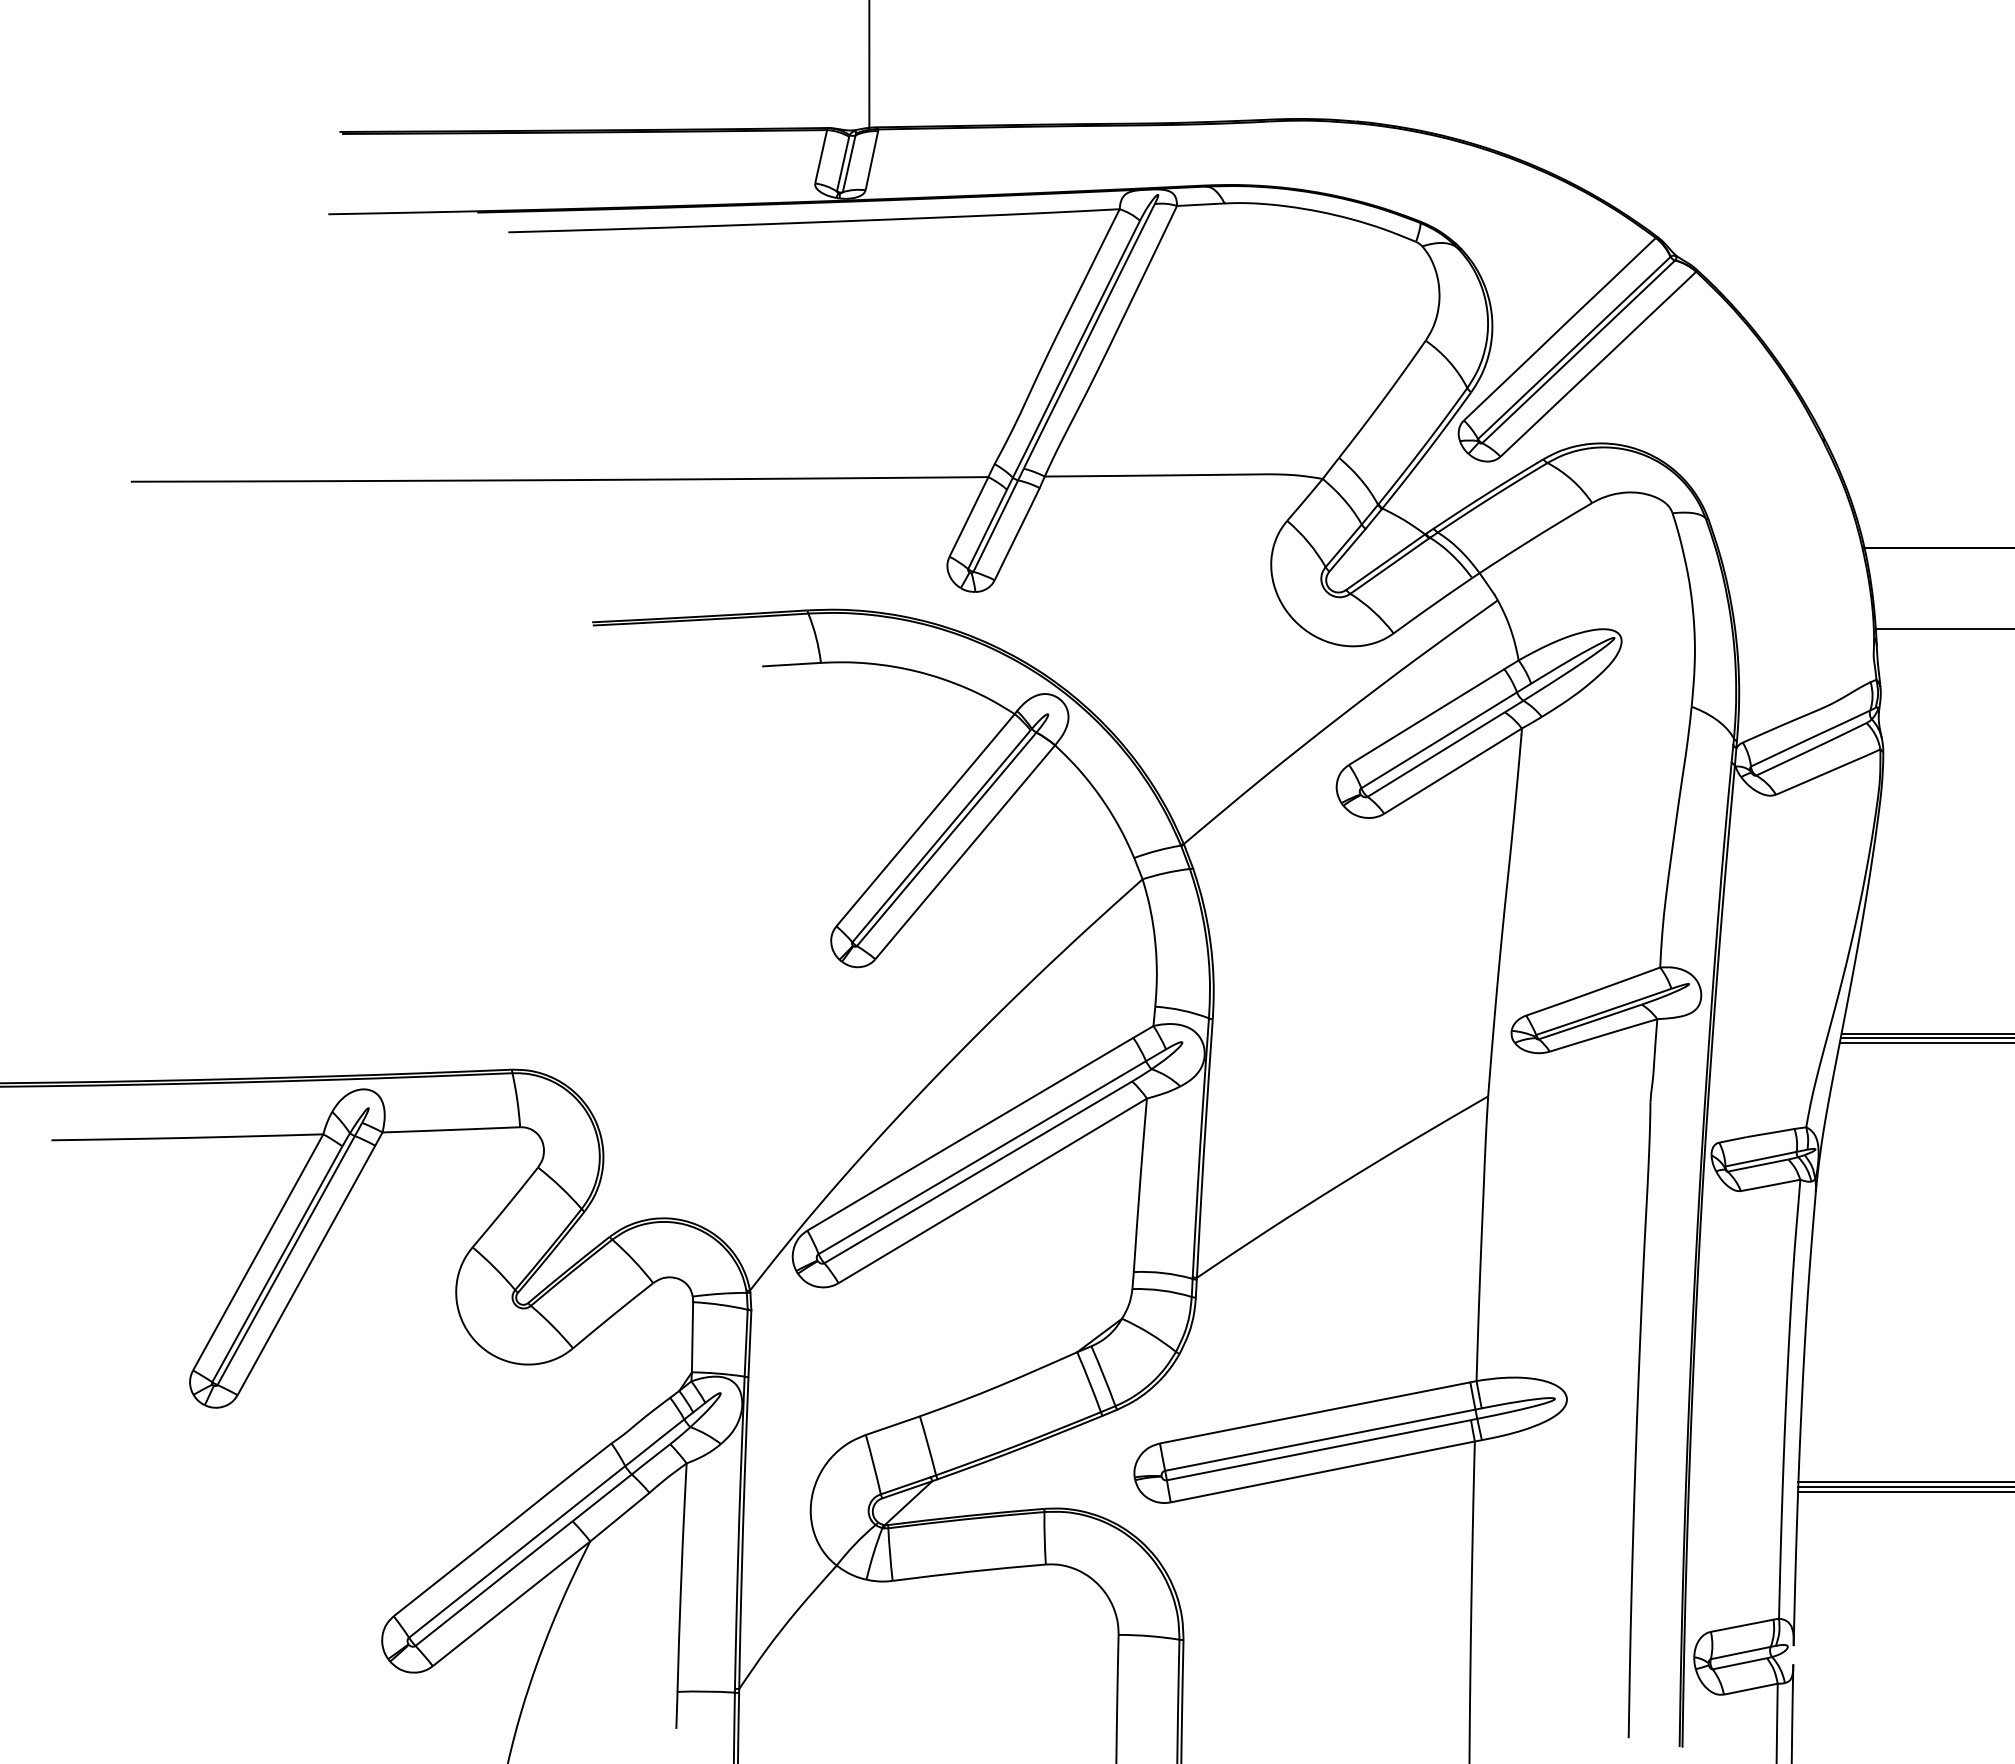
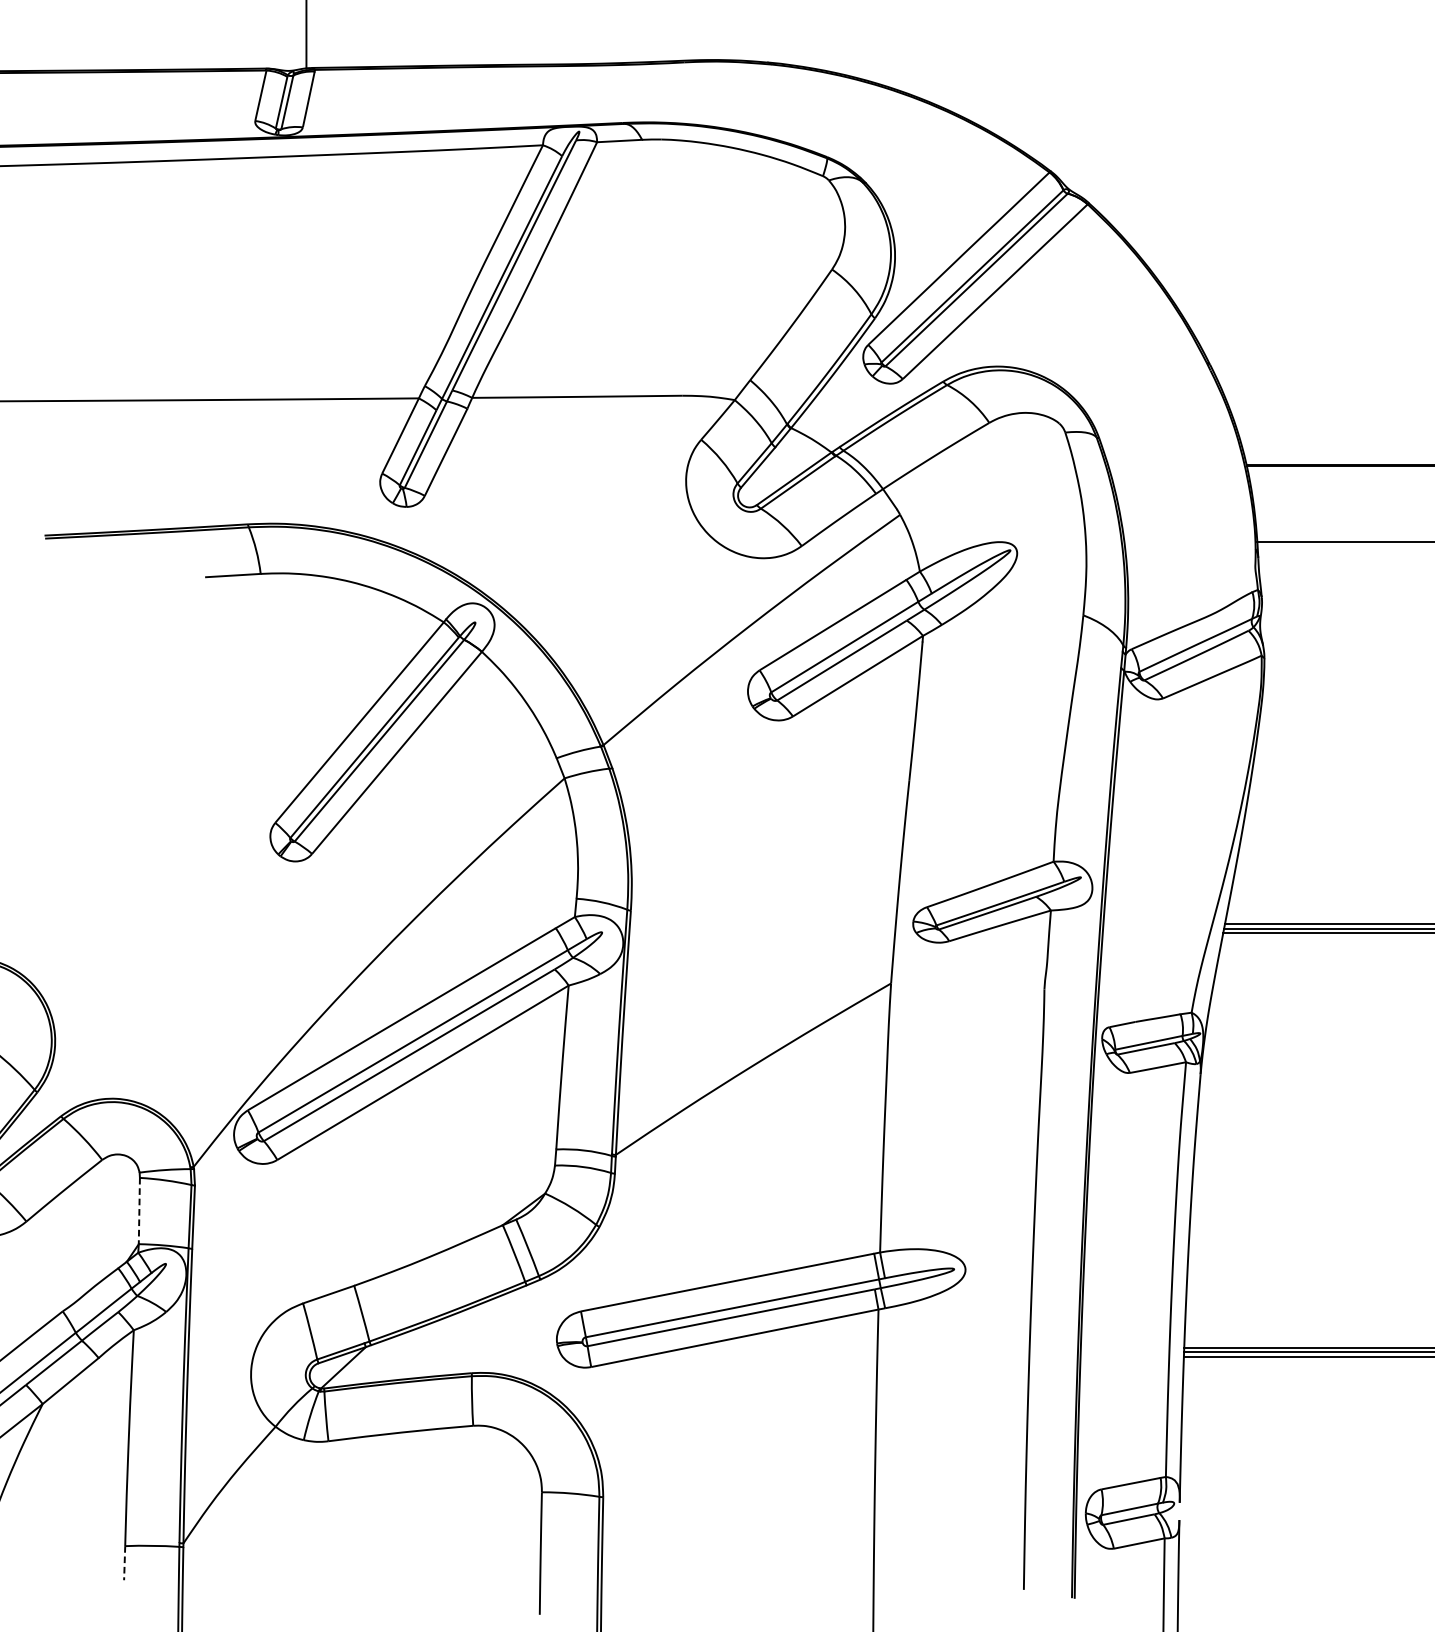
line: (692, 1337) -> (139, 1211), solid -> dashed
line: (676, 1710) -> (124, 1563), solid -> dashed

